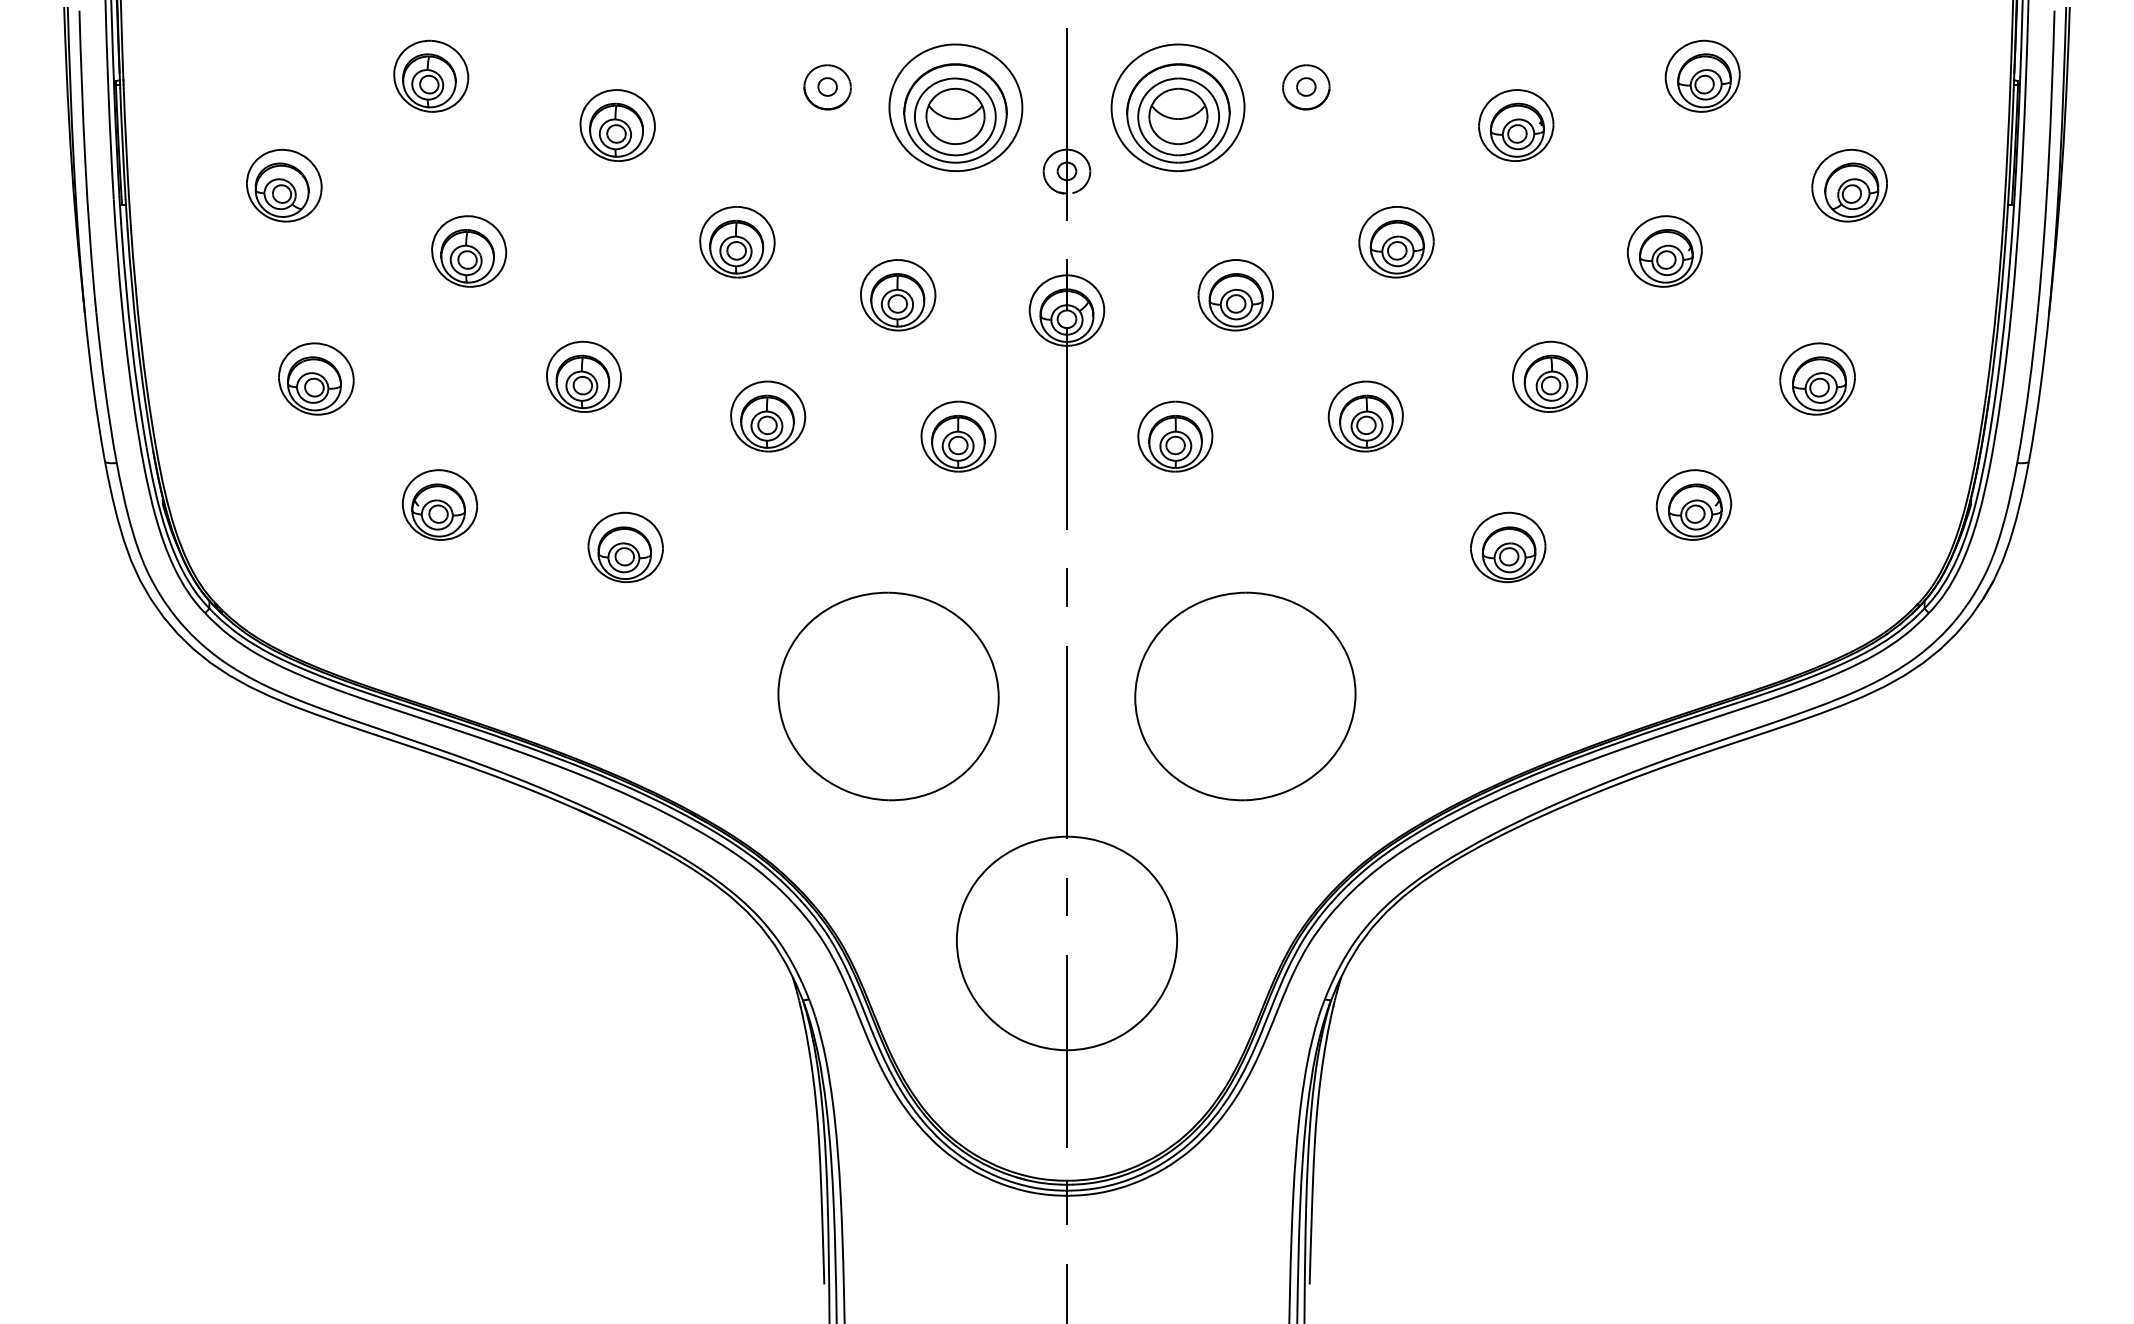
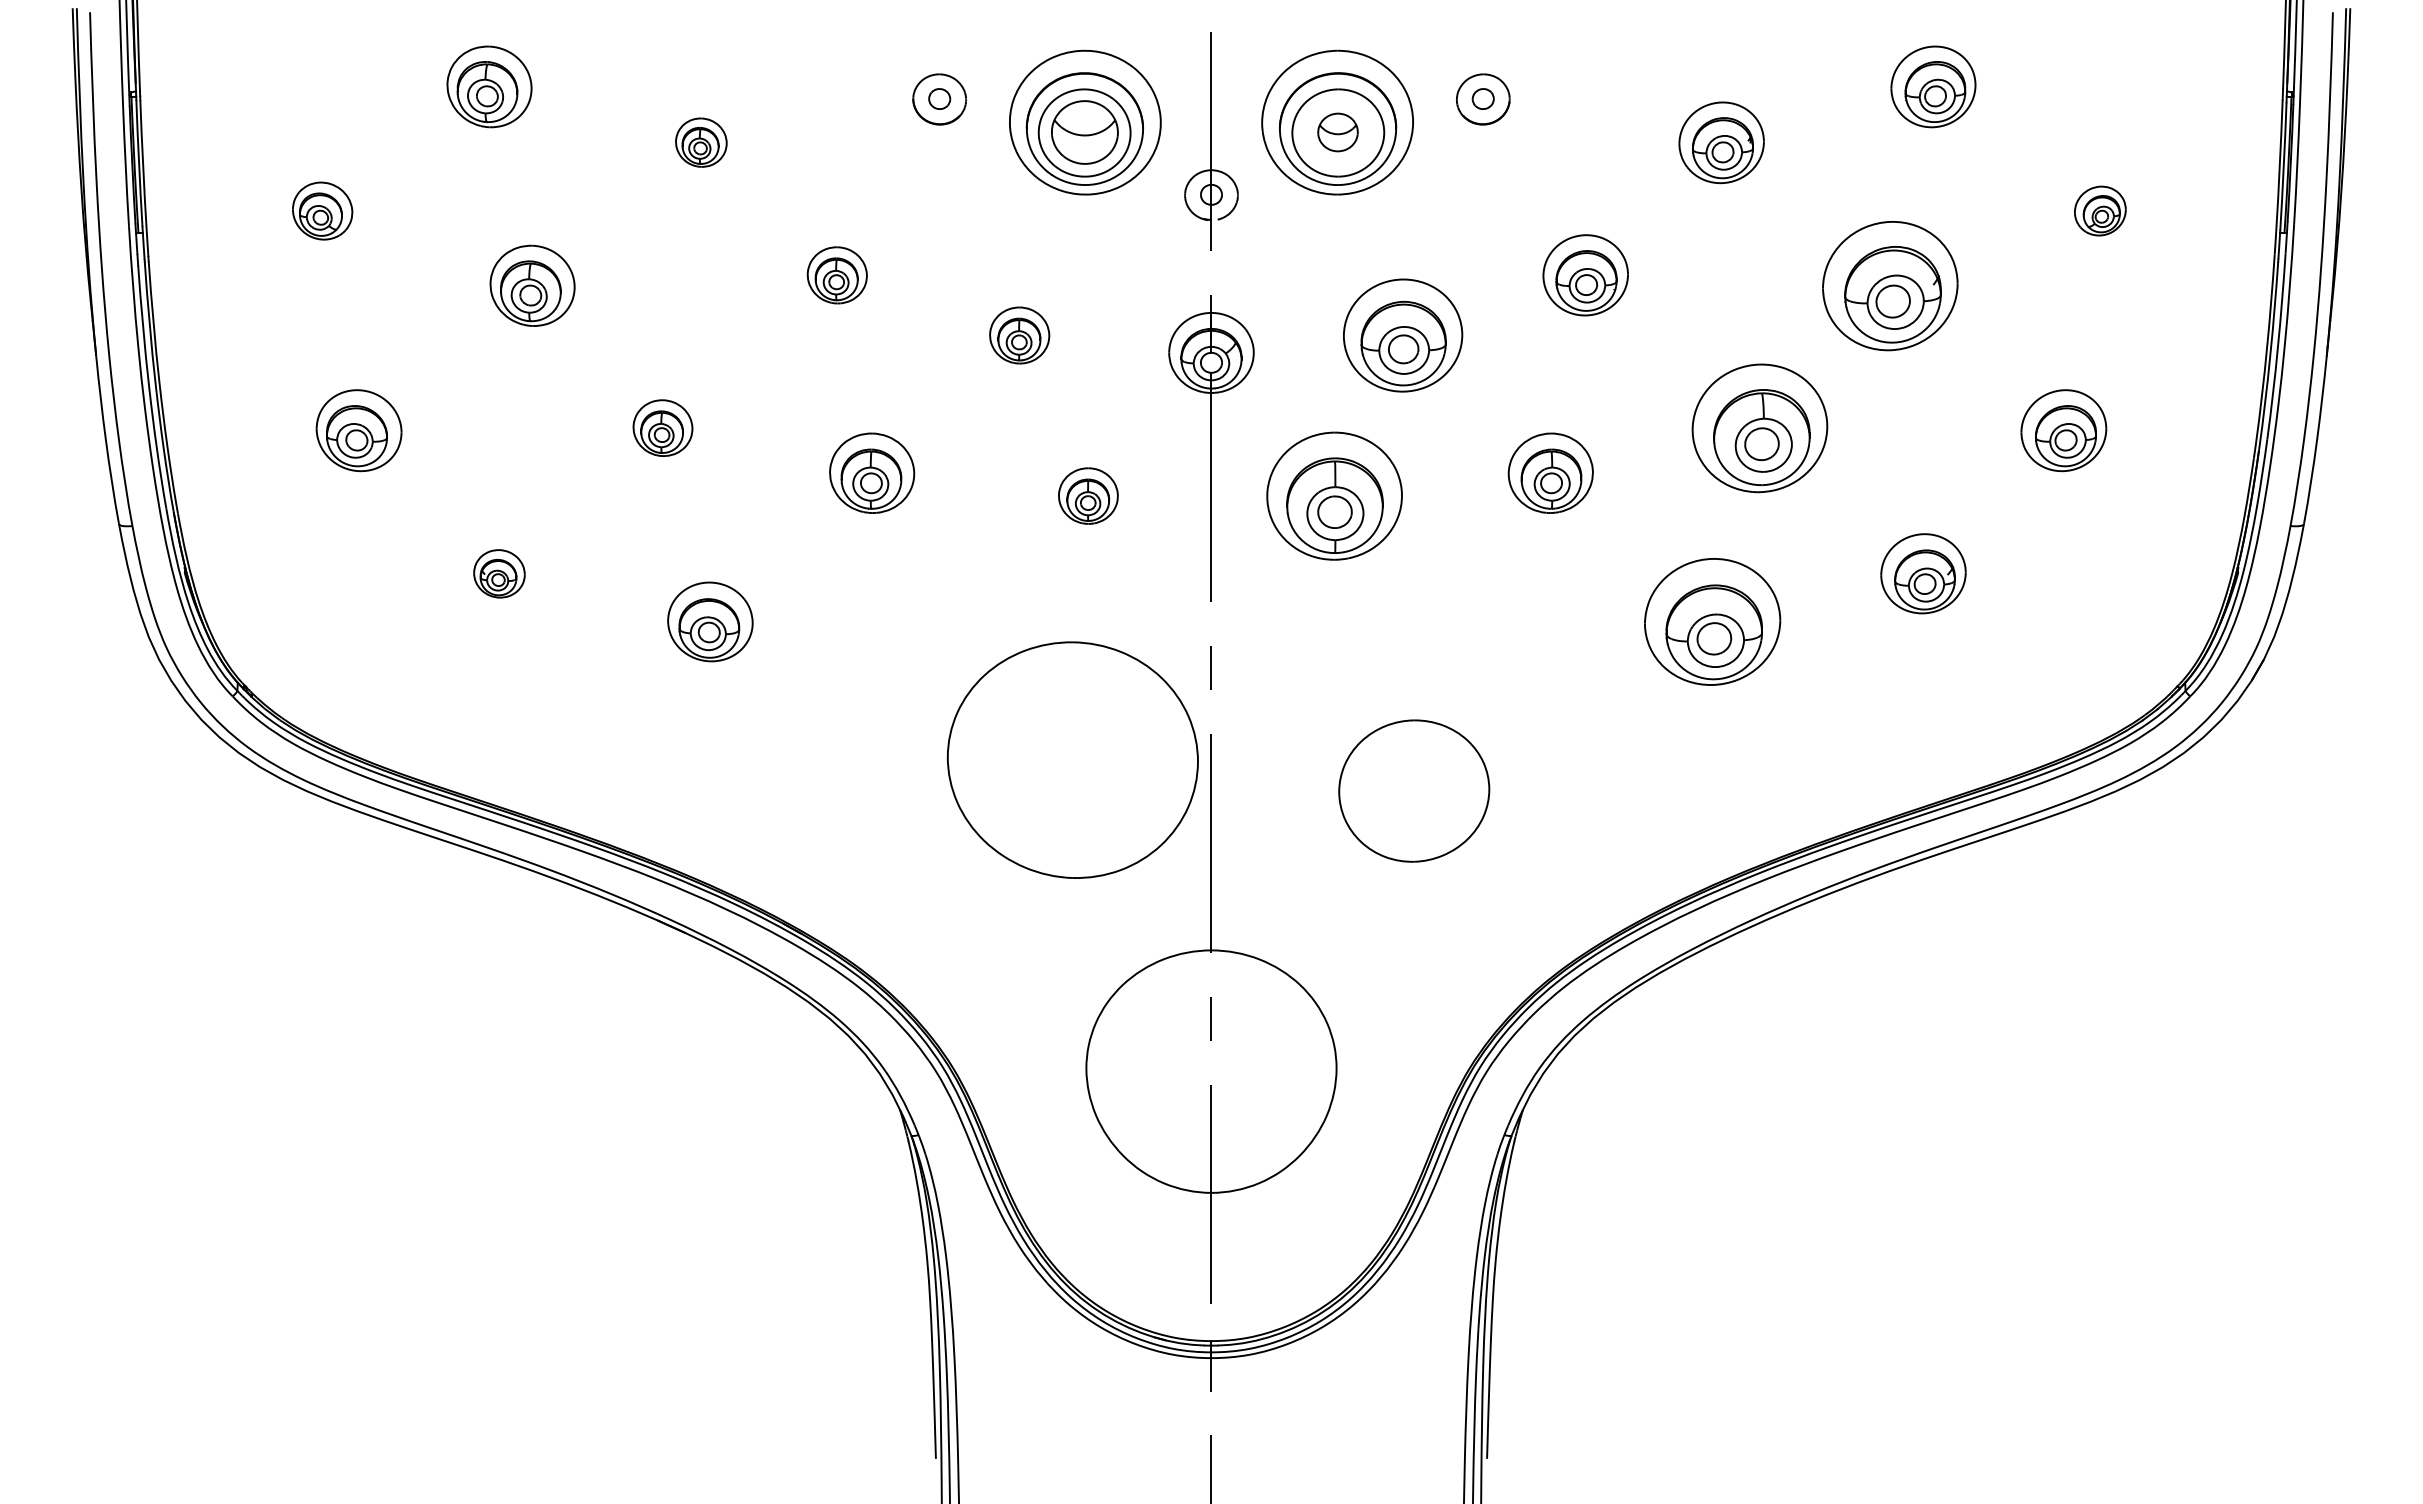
part: (1177, 116) -> (1337, 132), size x0.6
part: (617, 125) -> (701, 142), size x0.6
part: (284, 185) -> (322, 210), size x0.7
part: (1849, 185) -> (2100, 210), size x0.6
part: (737, 242) -> (837, 275), size x0.7
part: (1664, 251) -> (1890, 285), size x1.6
part: (897, 295) -> (1019, 335), size x0.7
part: (1236, 295) -> (1403, 335), size x1.4
part: (583, 376) -> (662, 427), size x0.7
part: (1549, 376) -> (1759, 427), size x1.6
part: (958, 436) -> (1088, 495), size x0.7
part: (1175, 436) -> (1334, 495), size x1.6
part: (440, 504) -> (499, 573), size x0.6
part: (1508, 547) -> (1712, 621), size x1.6
part: (888, 695) -> (1072, 759), moved
part: (1245, 695) -> (1414, 790), size x0.6

